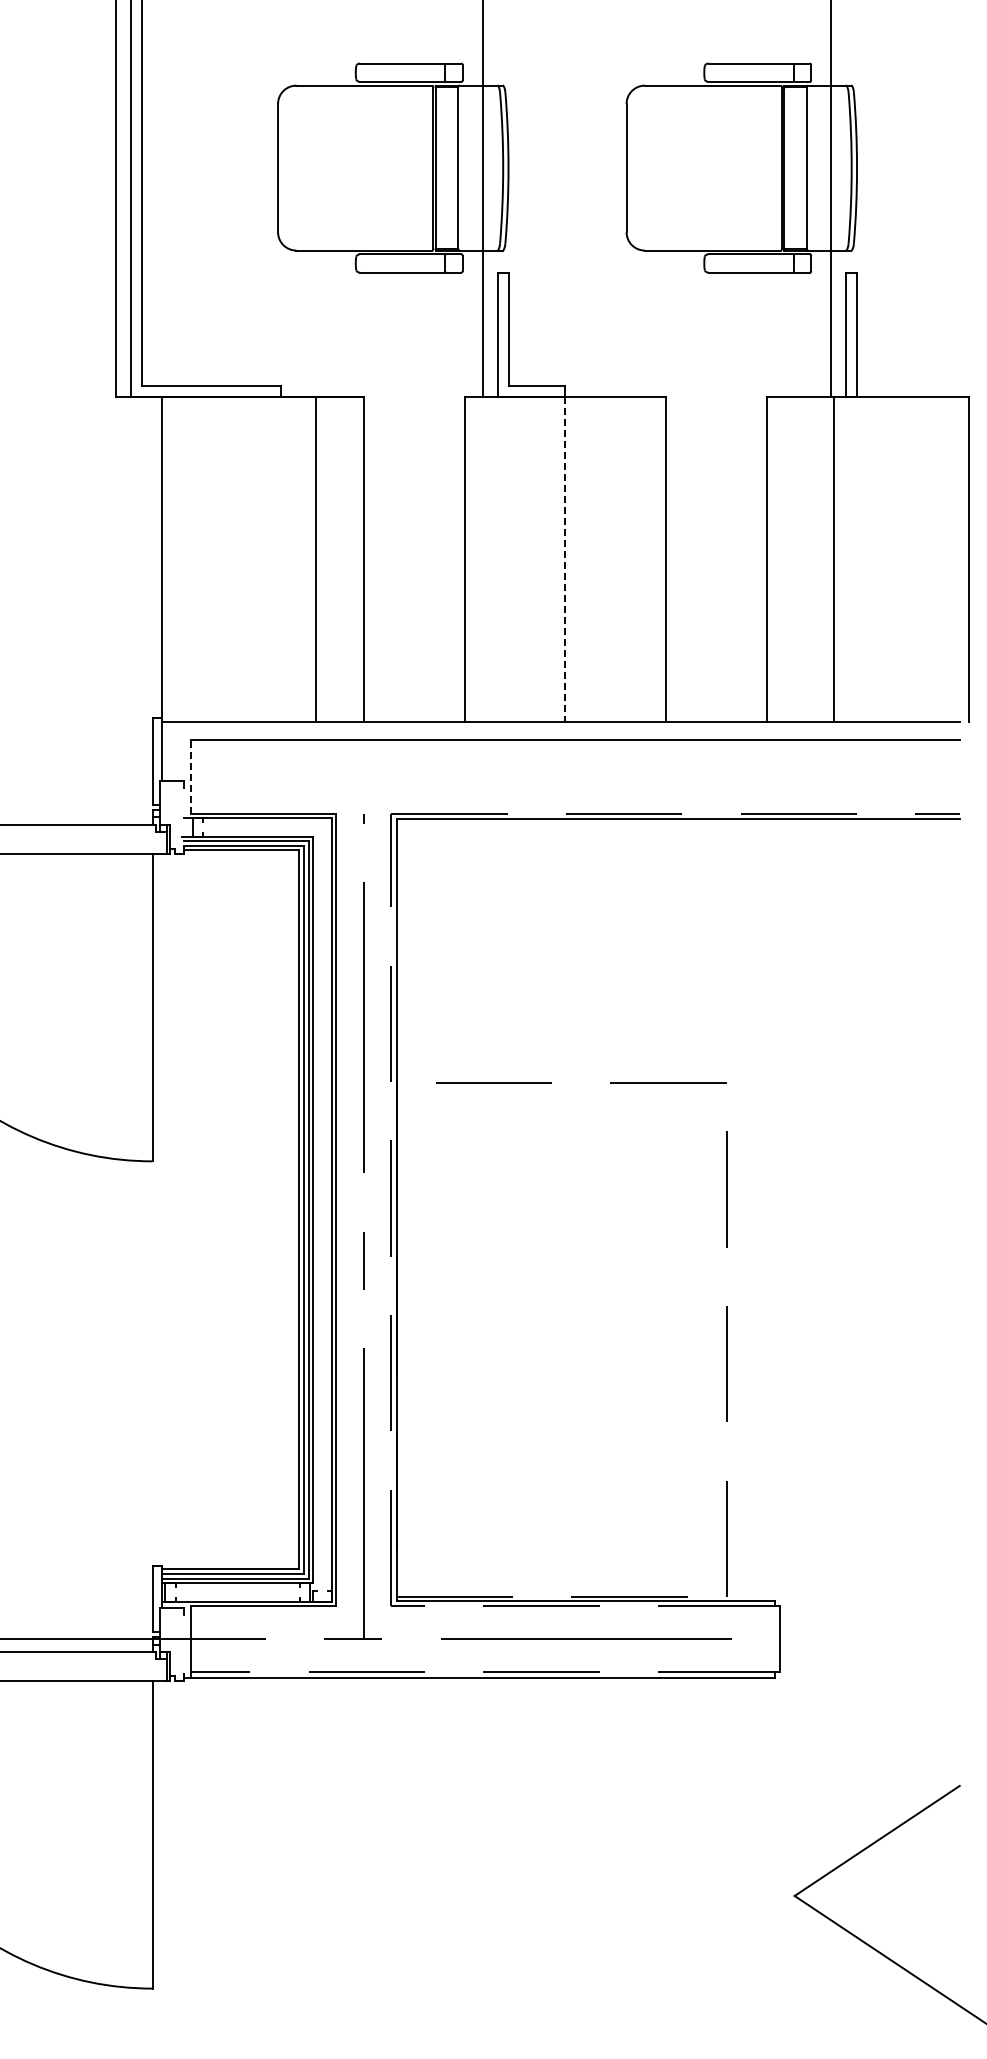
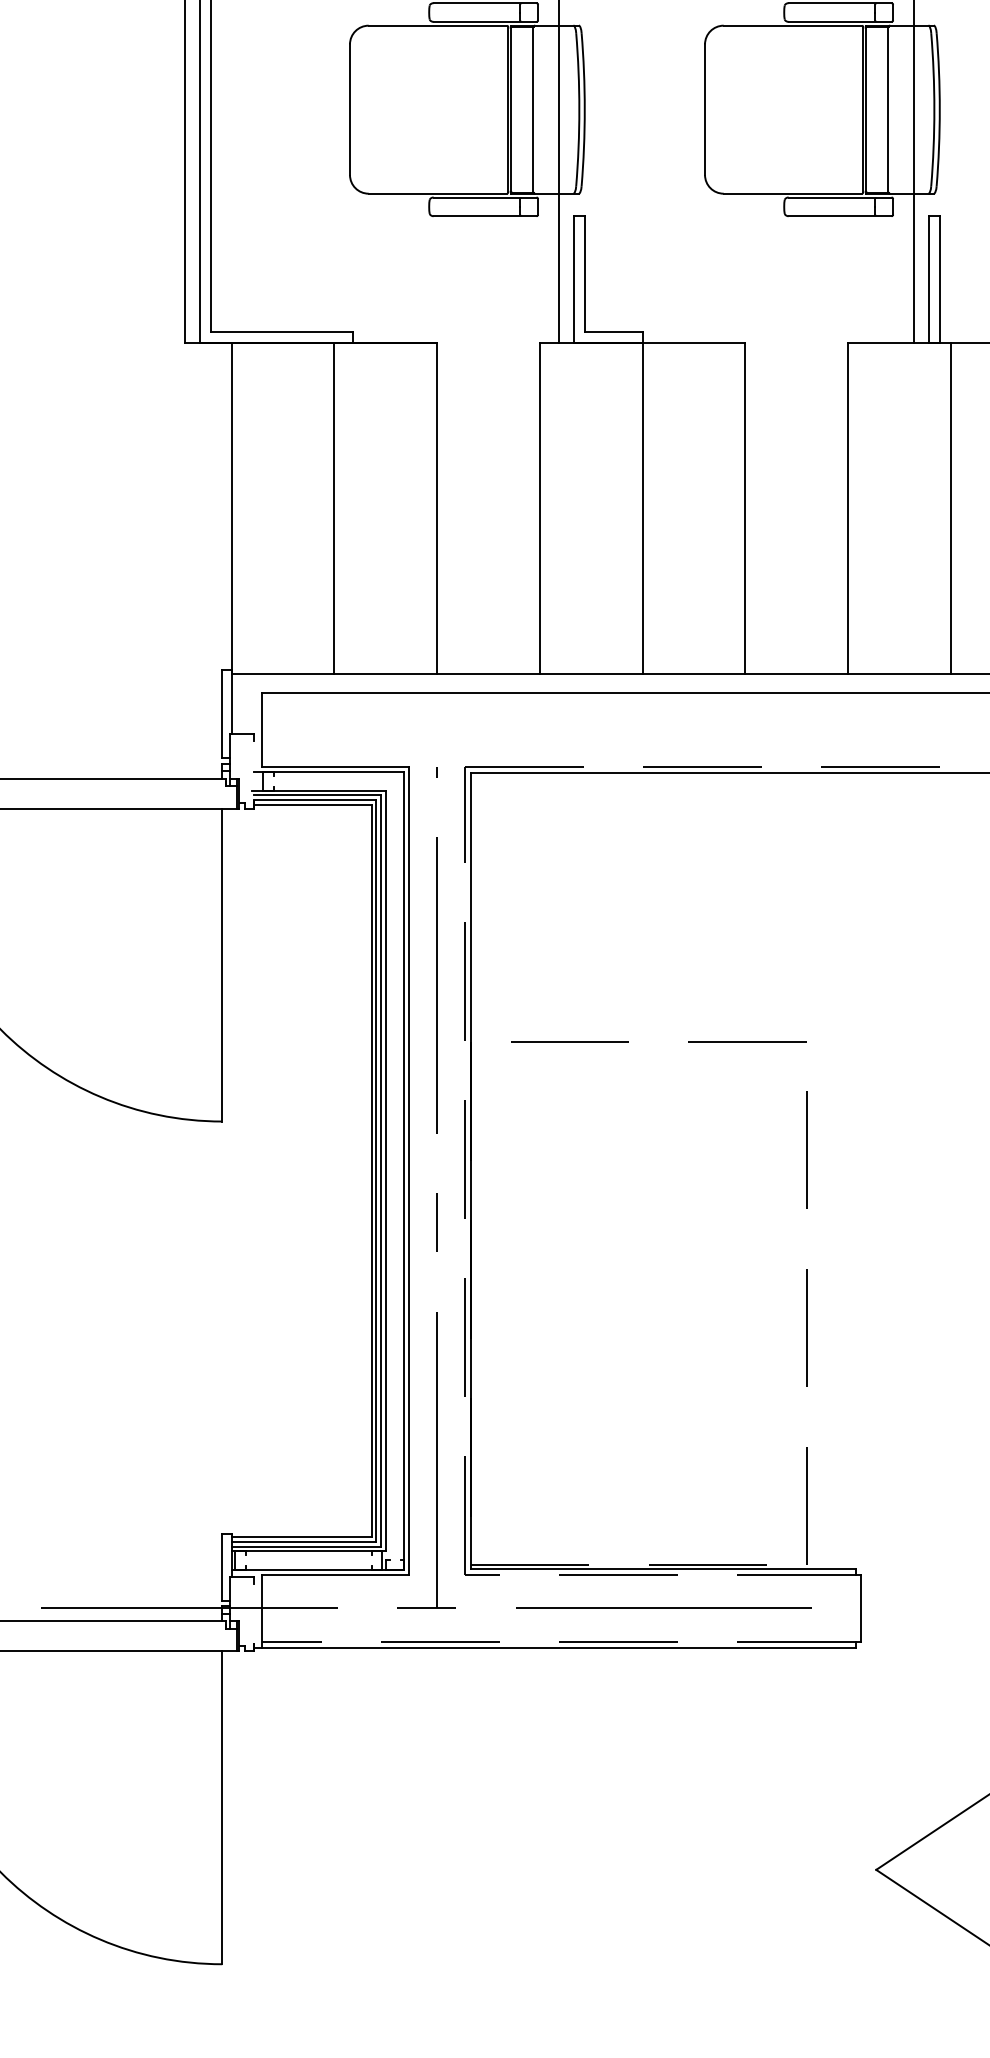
line: (315, 559) -> (334, 508), moved
line: (834, 559) -> (951, 508), moved
line: (565, 560) -> (642, 509), dashed -> solid
line: (191, 777) -> (261, 730), dashed -> solid

